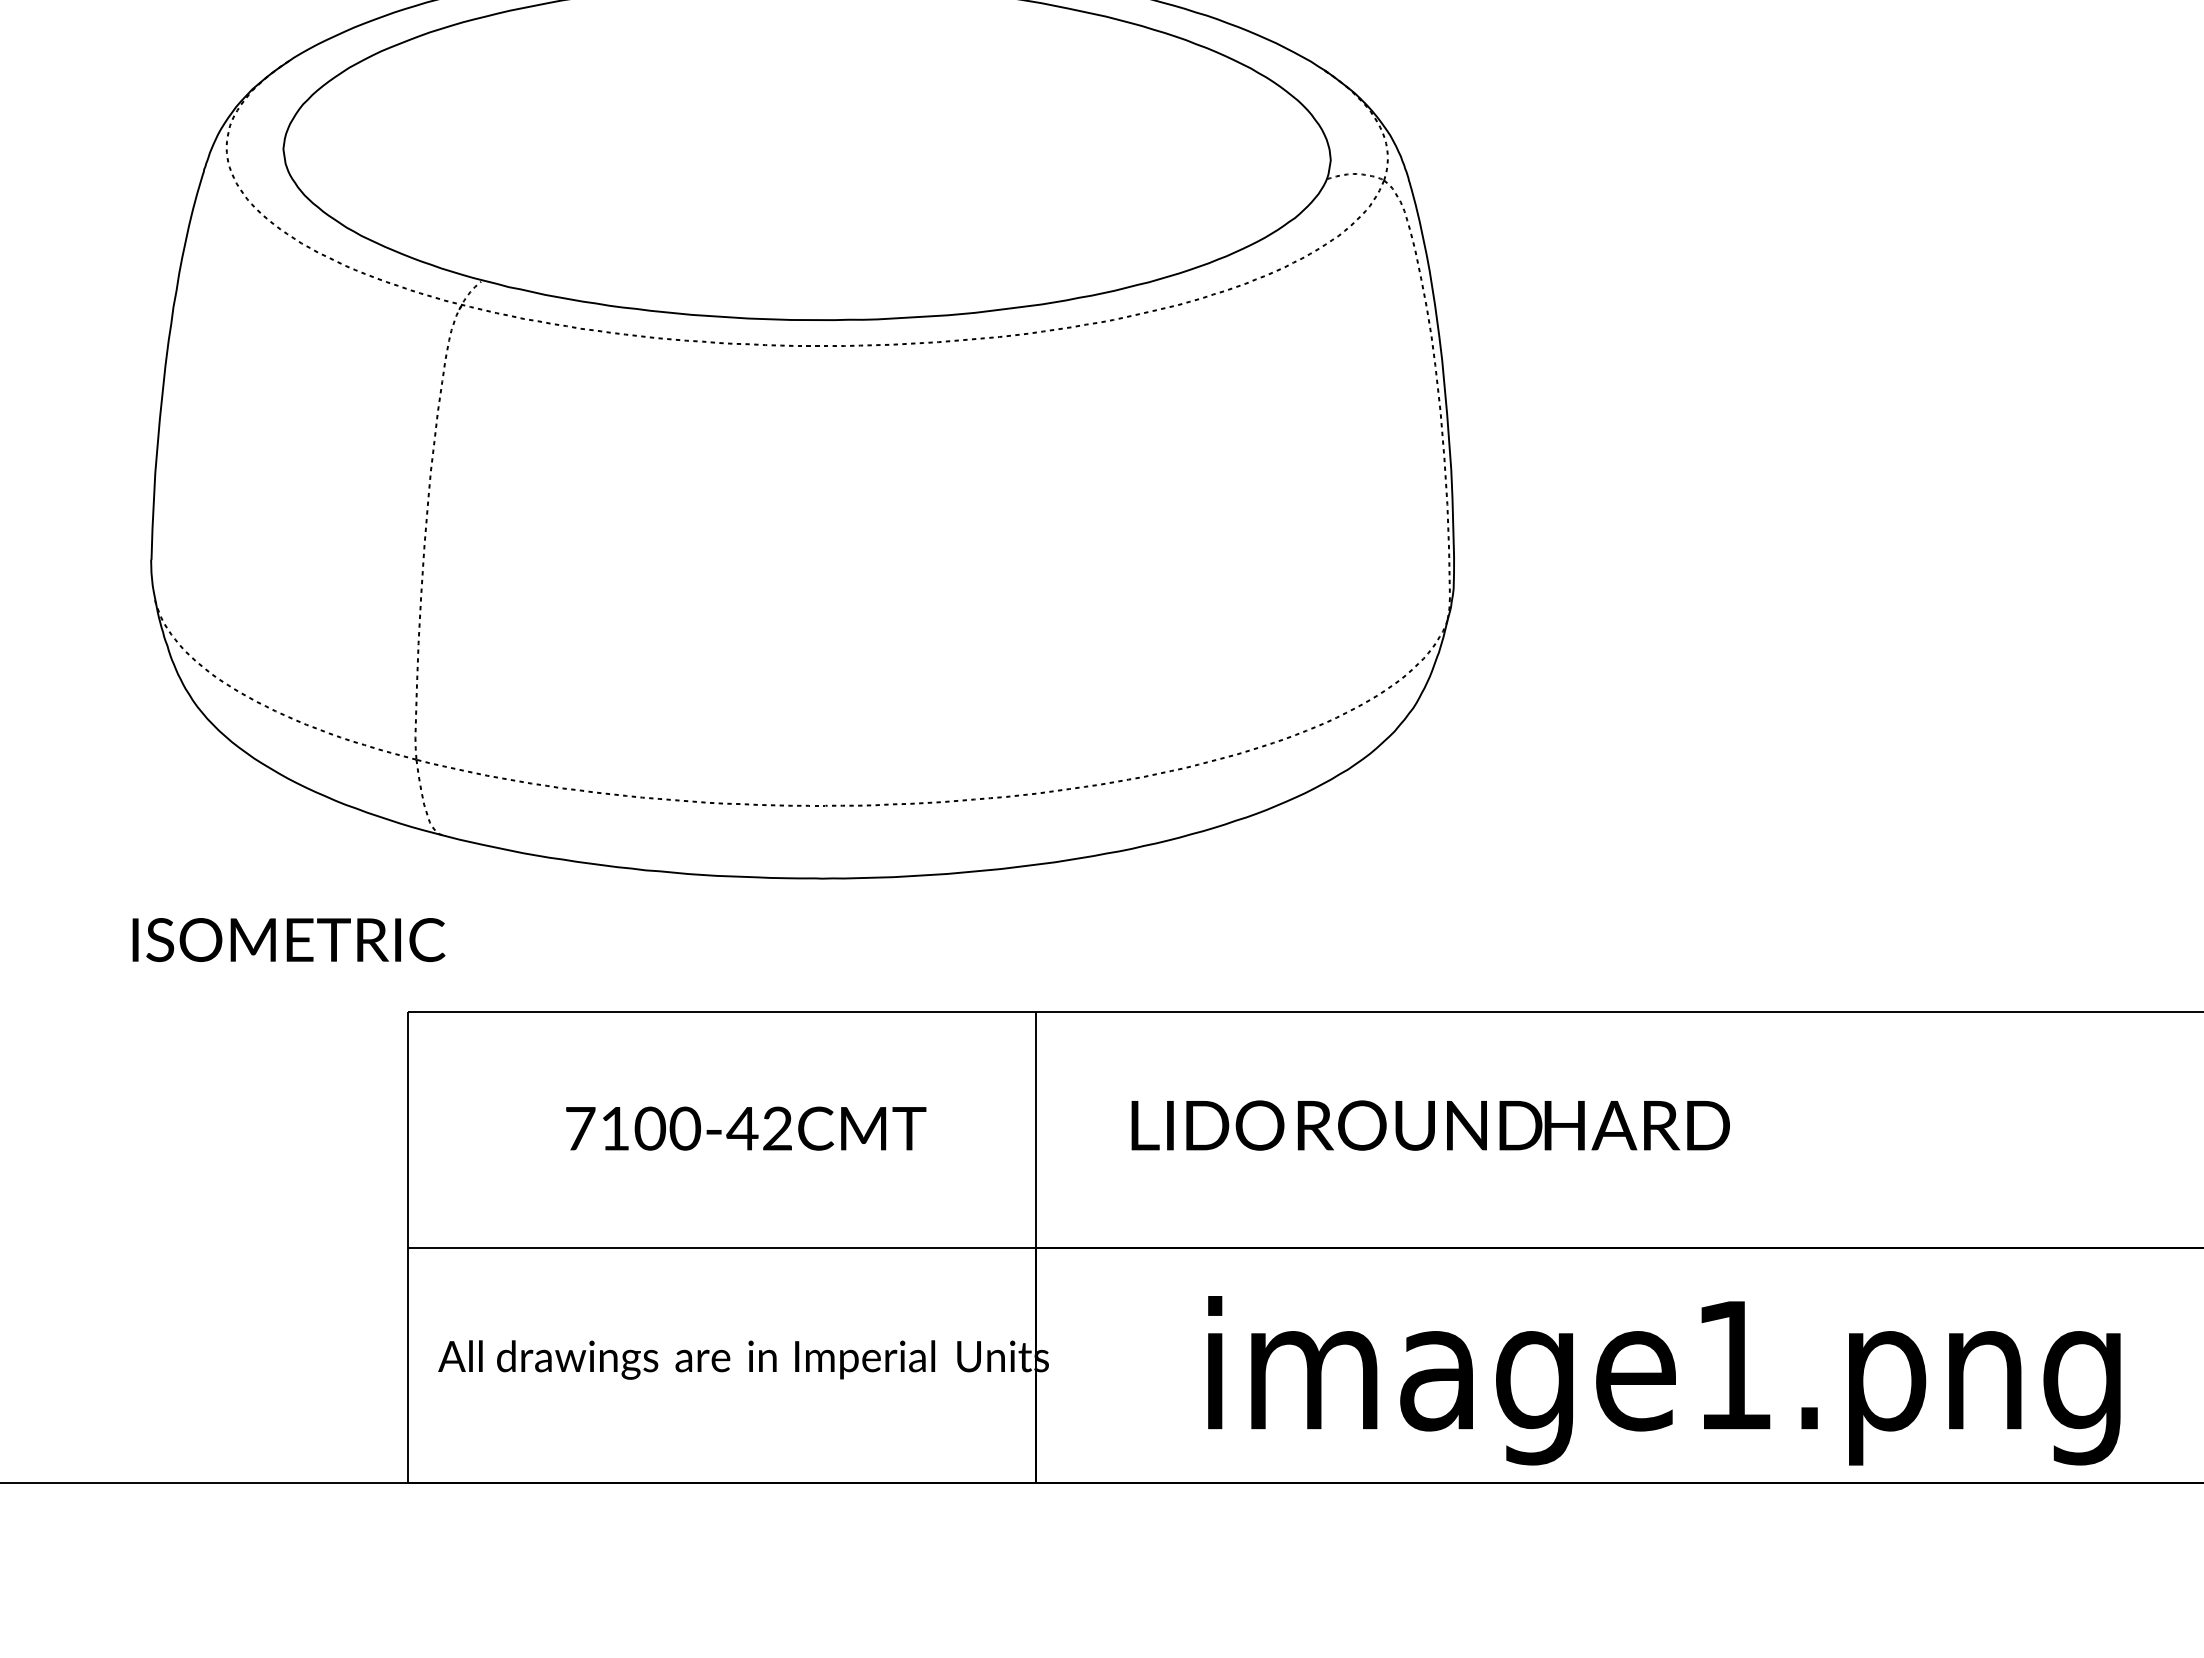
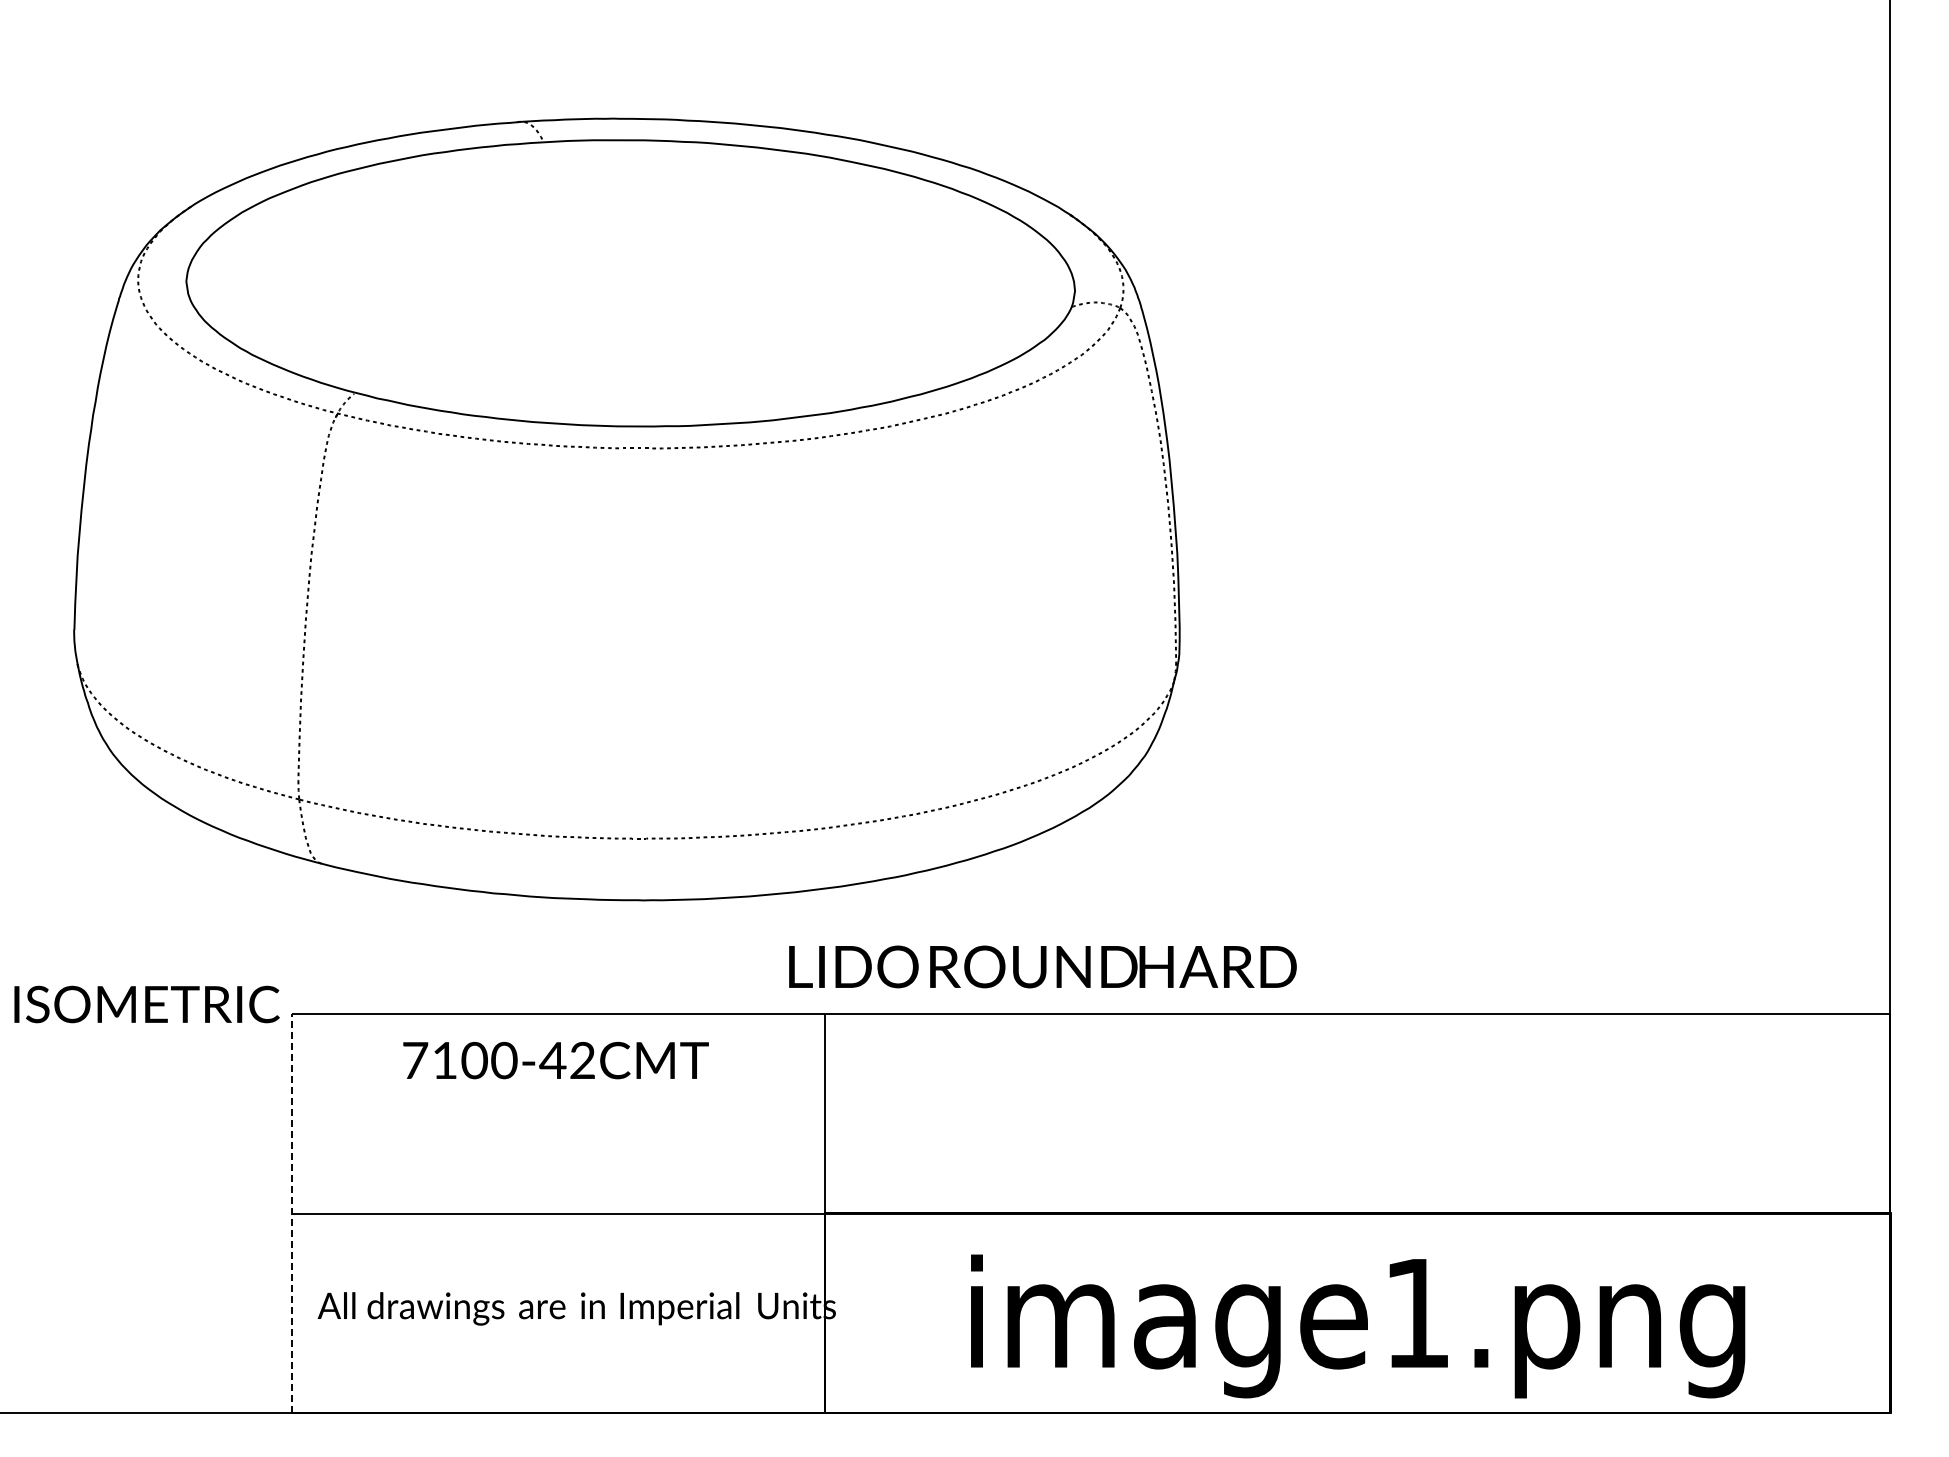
text: (288, 940) -> (146, 1004), moved
text: (1430, 1125) -> (1042, 966), moved
text: (745, 1128) -> (555, 1060), moved
line: (408, 1247) -> (292, 1213), solid -> dashed

